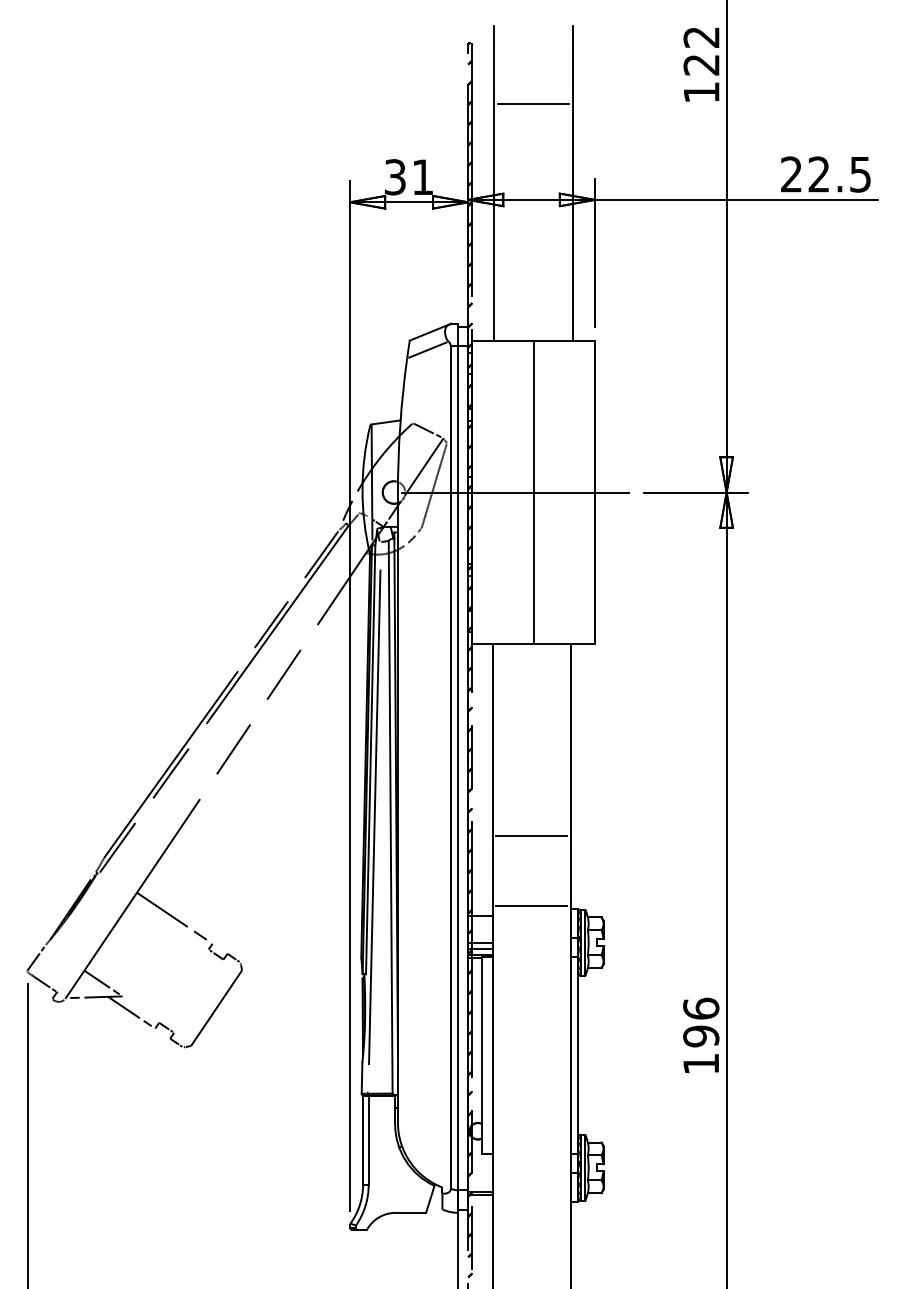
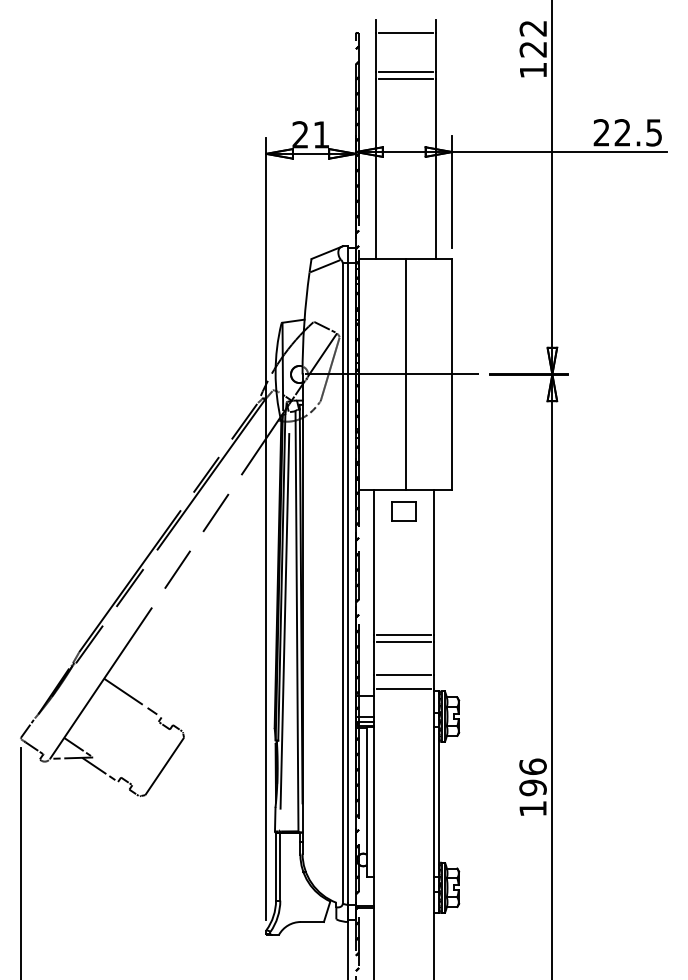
line: (533, 43) -> (405, 33), added
line: (533, 95) -> (405, 72), added
text: (394, 177) -> (299, 135), 31 -> 21
part: (531, 672) -> (404, 511), added
line: (531, 844) -> (404, 642), added
line: (531, 887) -> (404, 674), added

